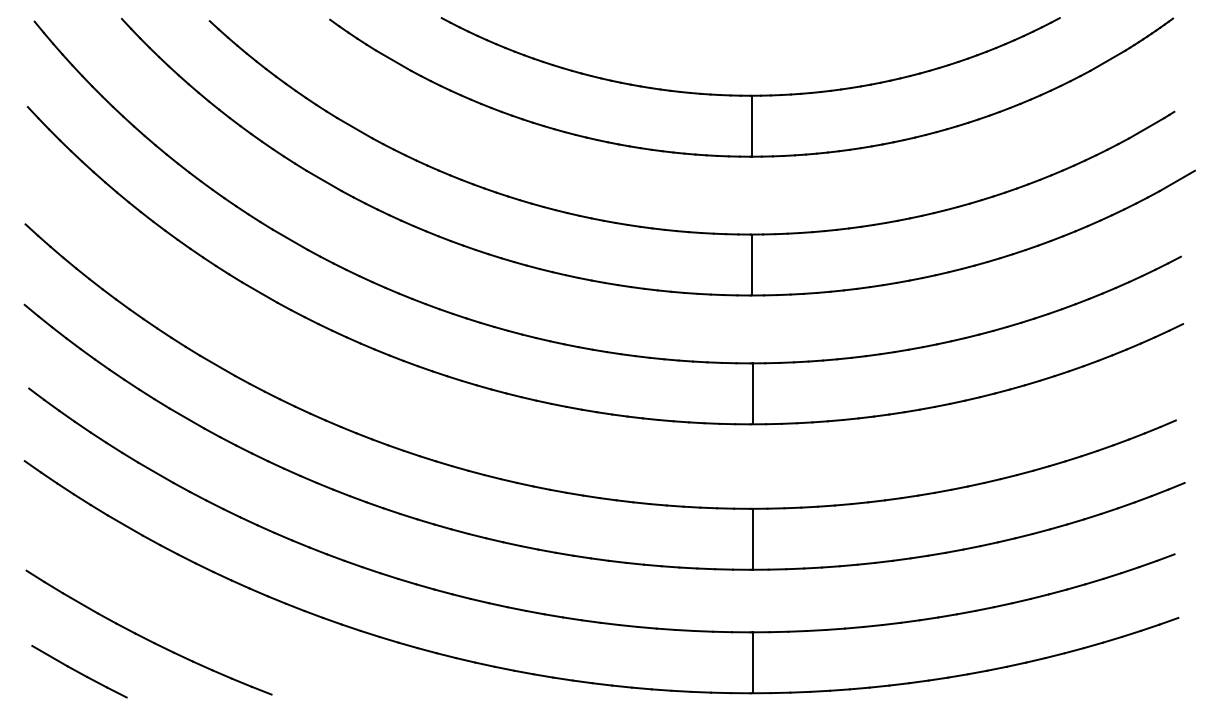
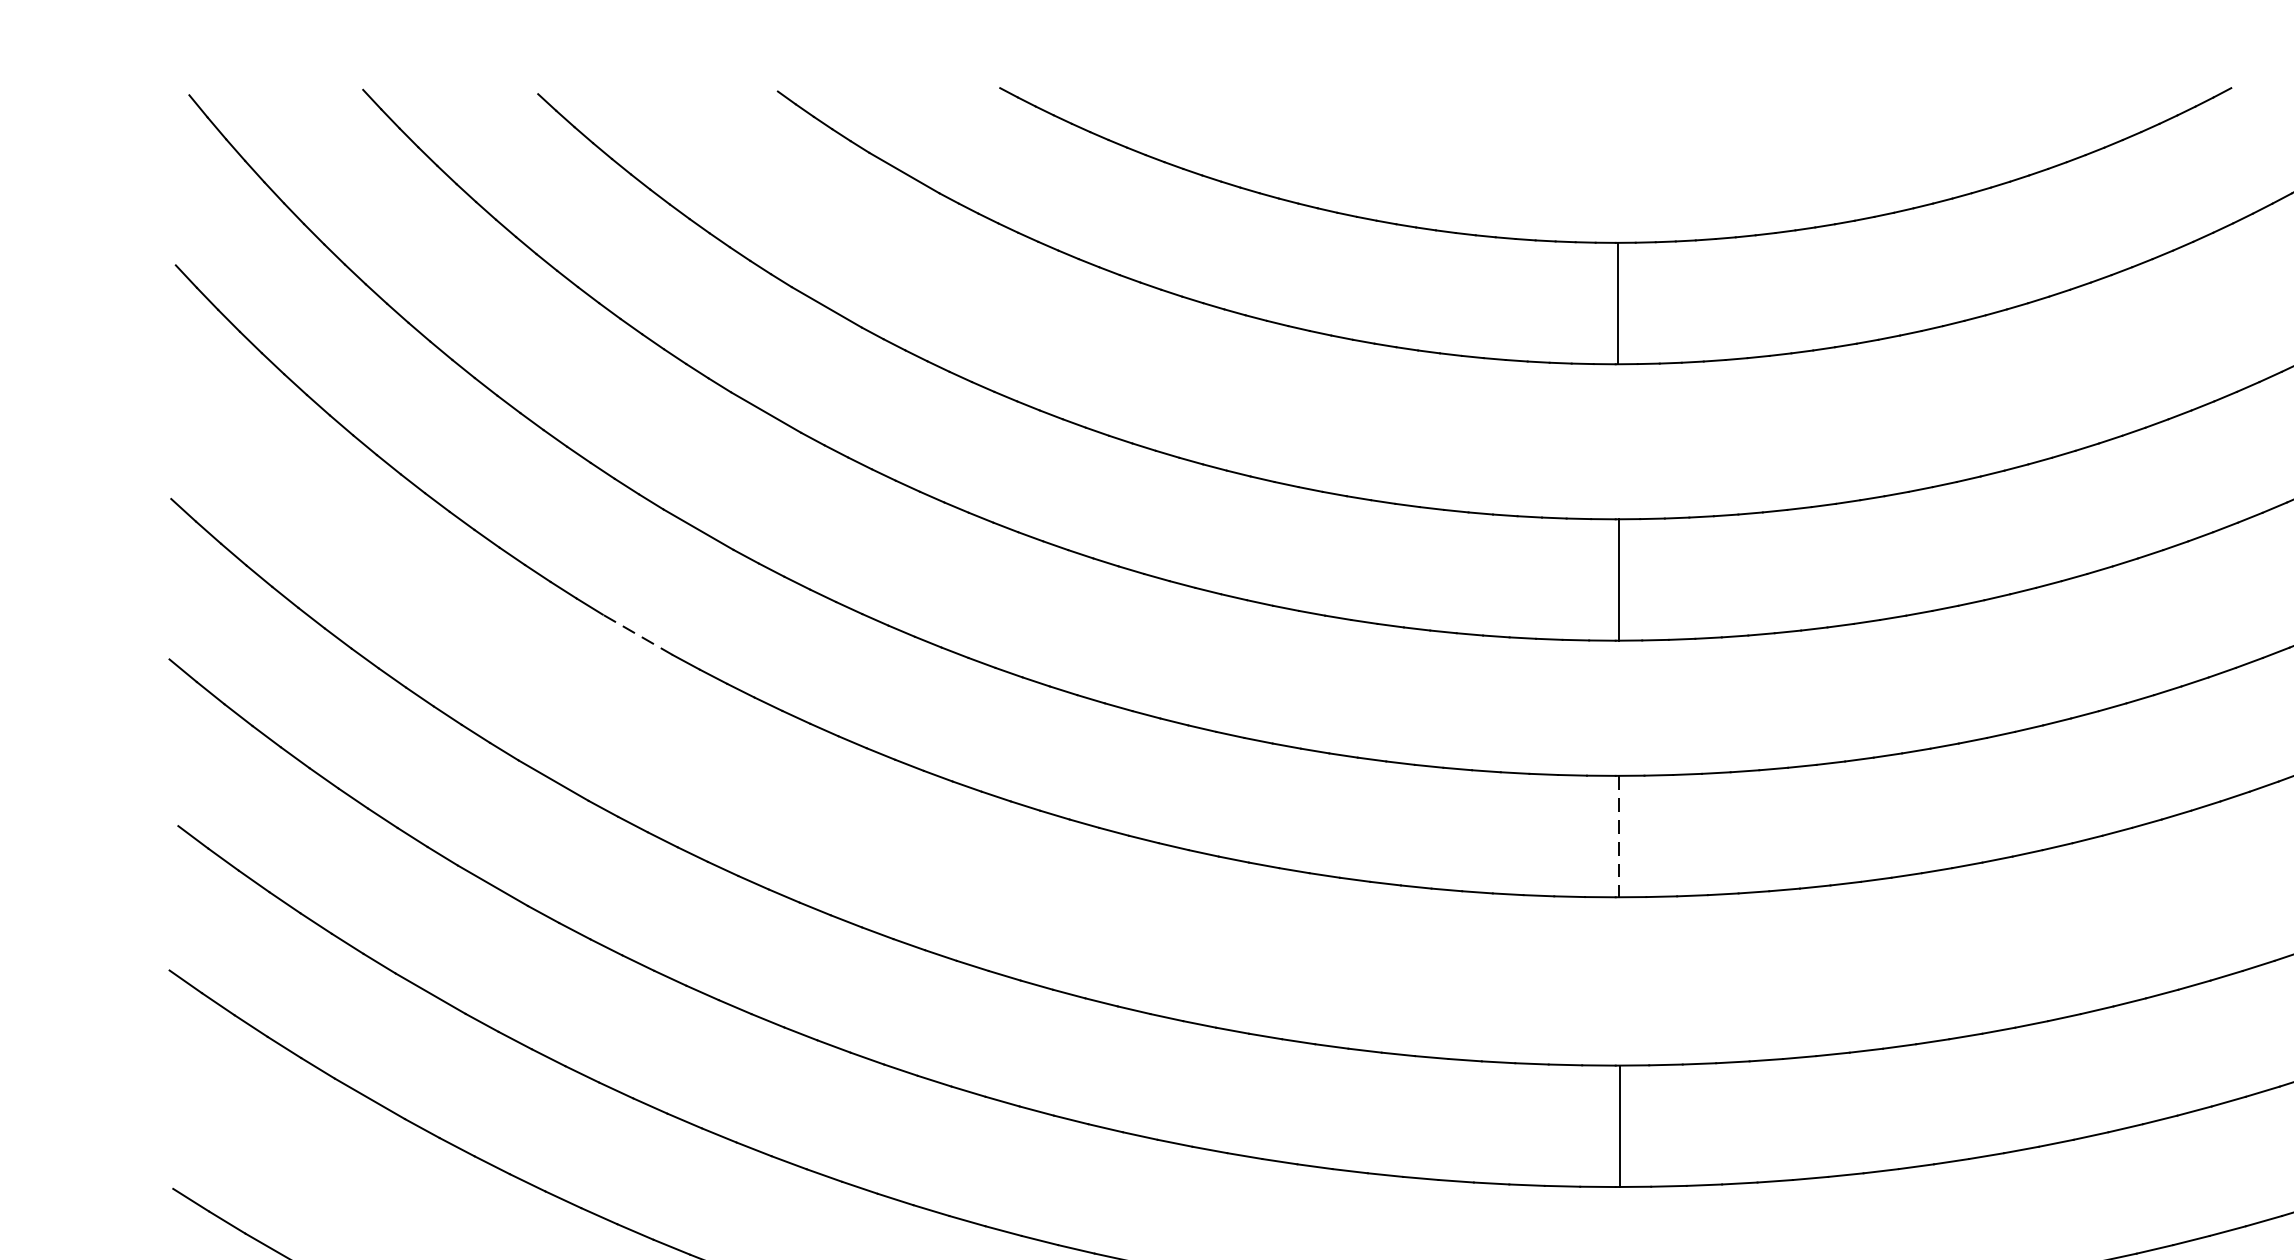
line: (259, 292) -> (637, 634), solid -> dashed
line: (752, 394) -> (1619, 837), solid -> dashed

